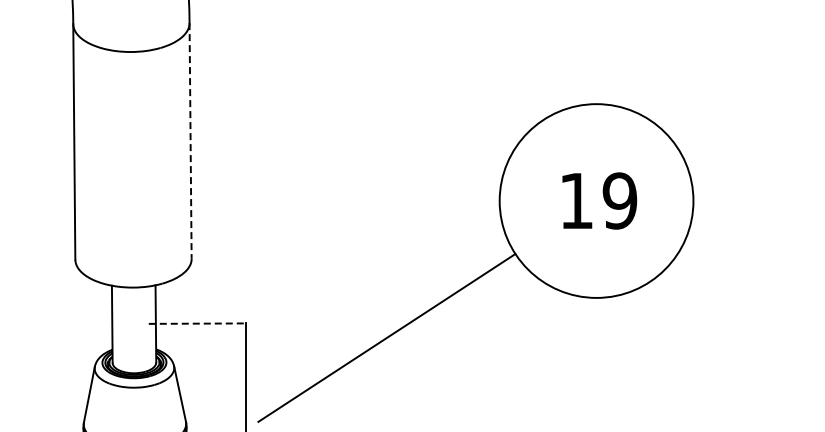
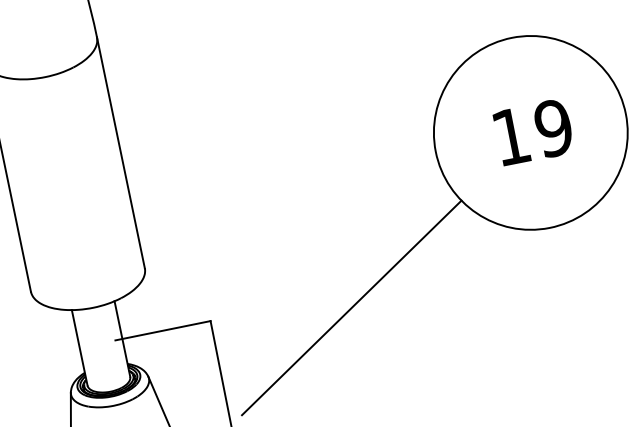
line: (190, 140) -> (120, 152), dashed -> solid
line: (197, 323) -> (163, 330), dashed -> solid

